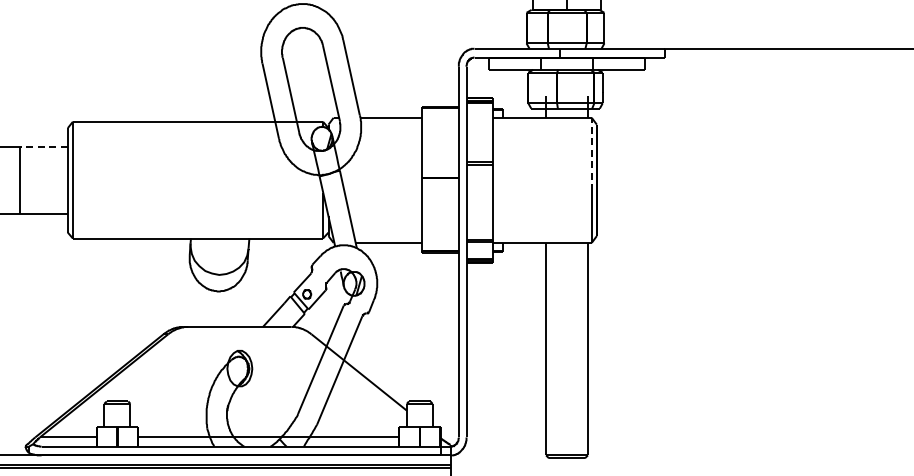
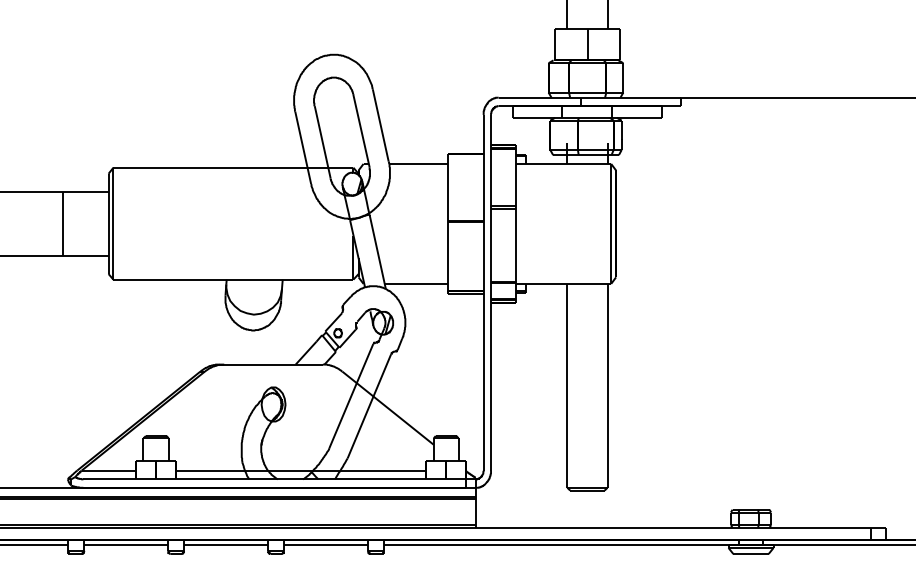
line: (43, 146) -> (85, 191), dashed -> solid
line: (592, 153) -> (611, 198), dashed -> solid

